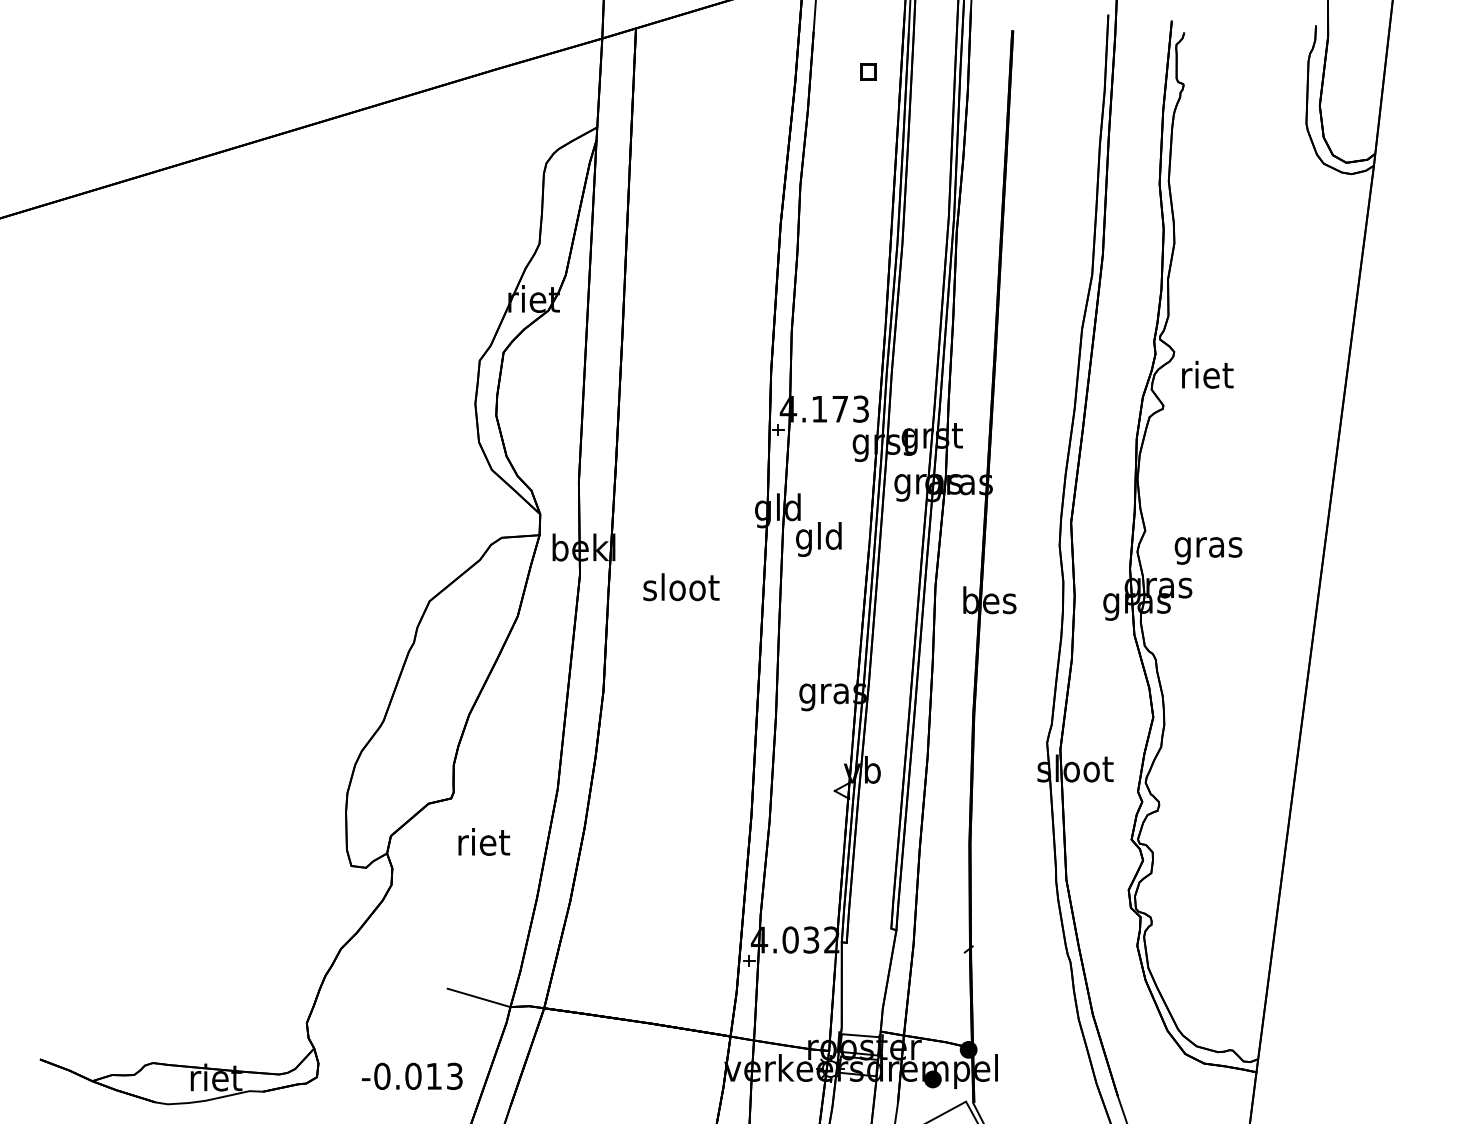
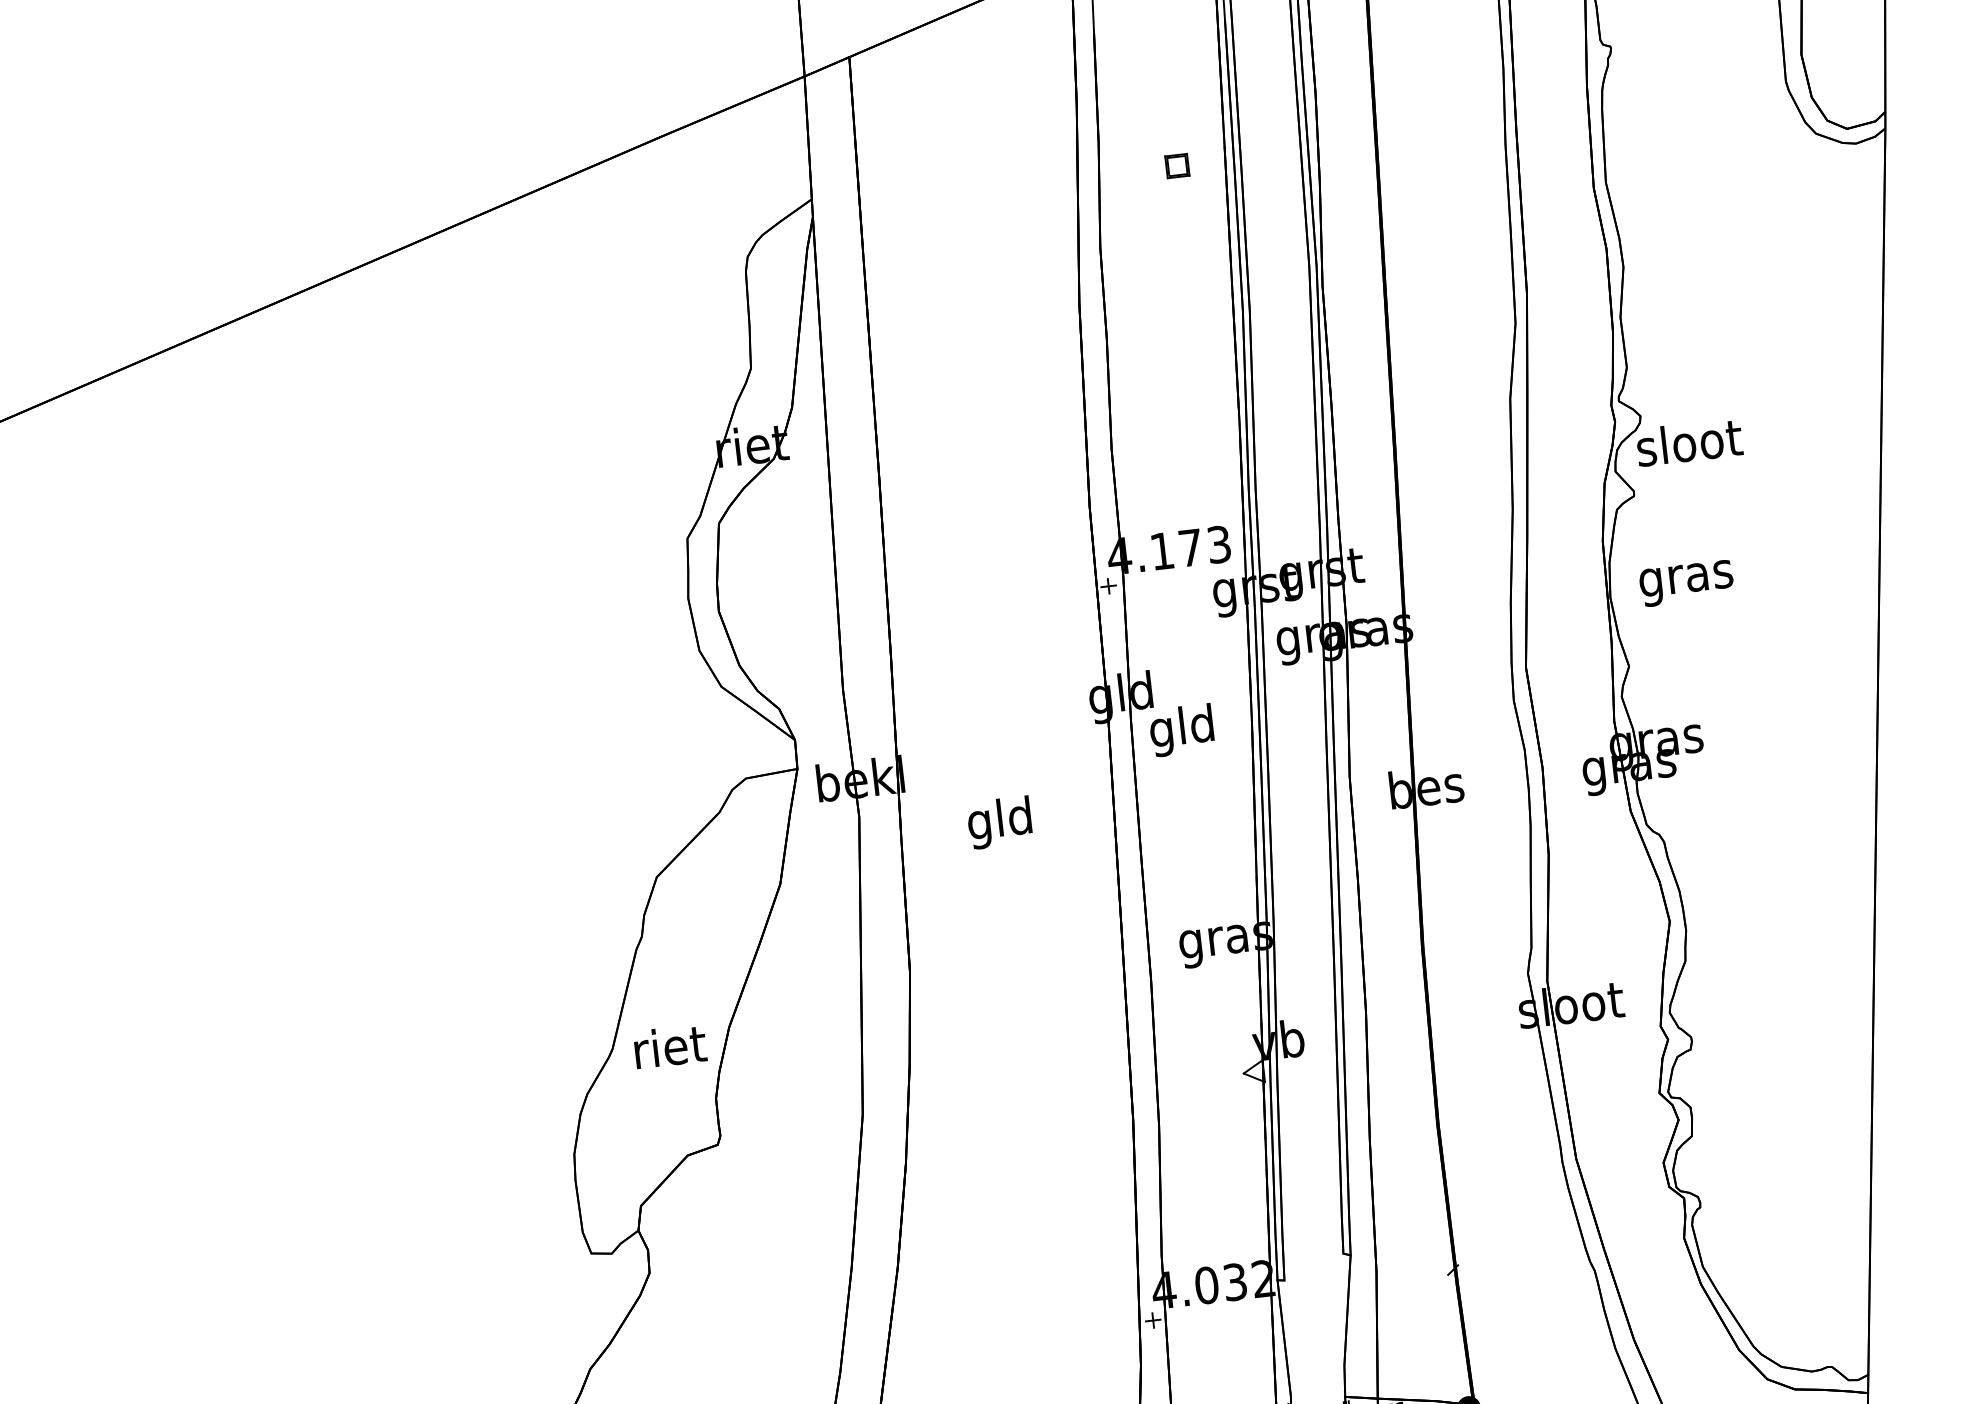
part: (868, 71) -> (1177, 165), moved
text: (1207, 374) -> (1689, 441), riet -> sloot
text: (1208, 550) -> (1686, 582), moved
text: (681, 590) -> (1001, 822), sloot -> gld
text: (484, 841) -> (670, 1045), moved

